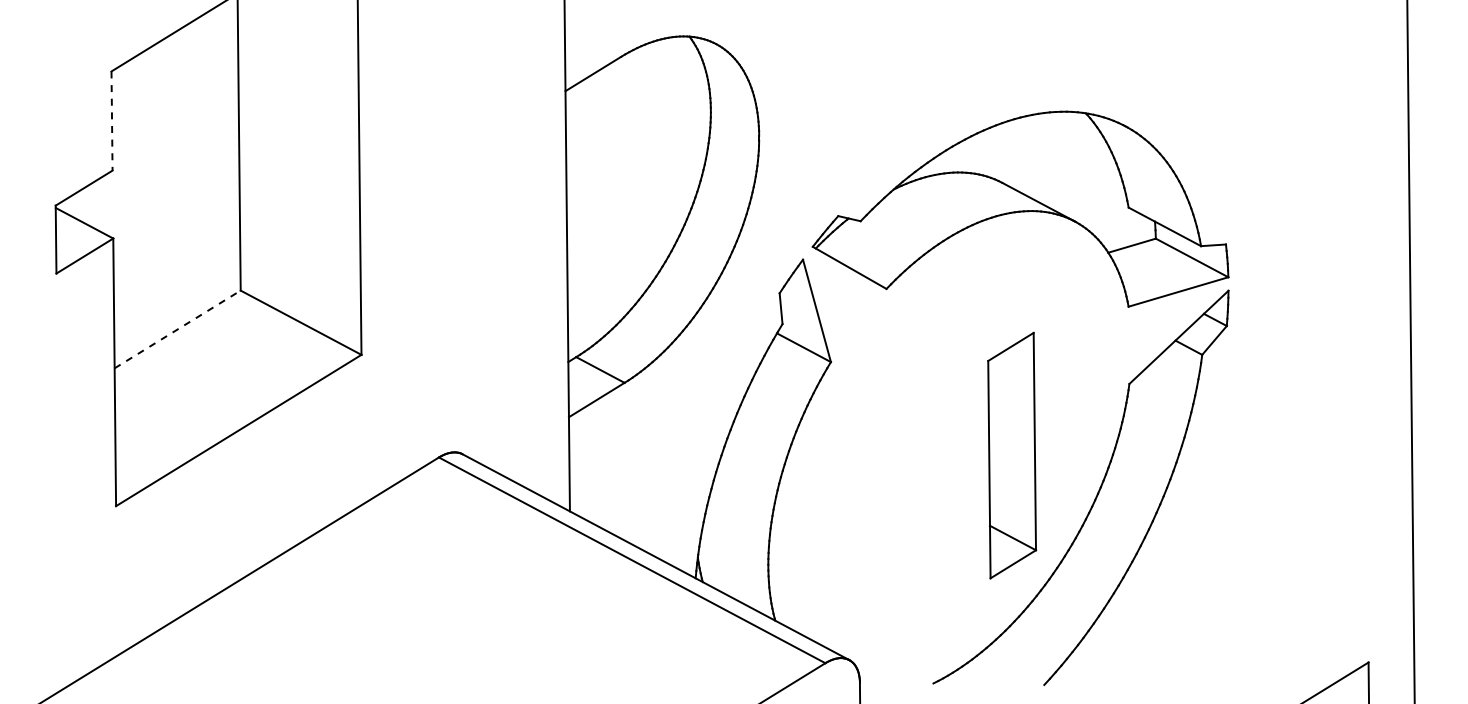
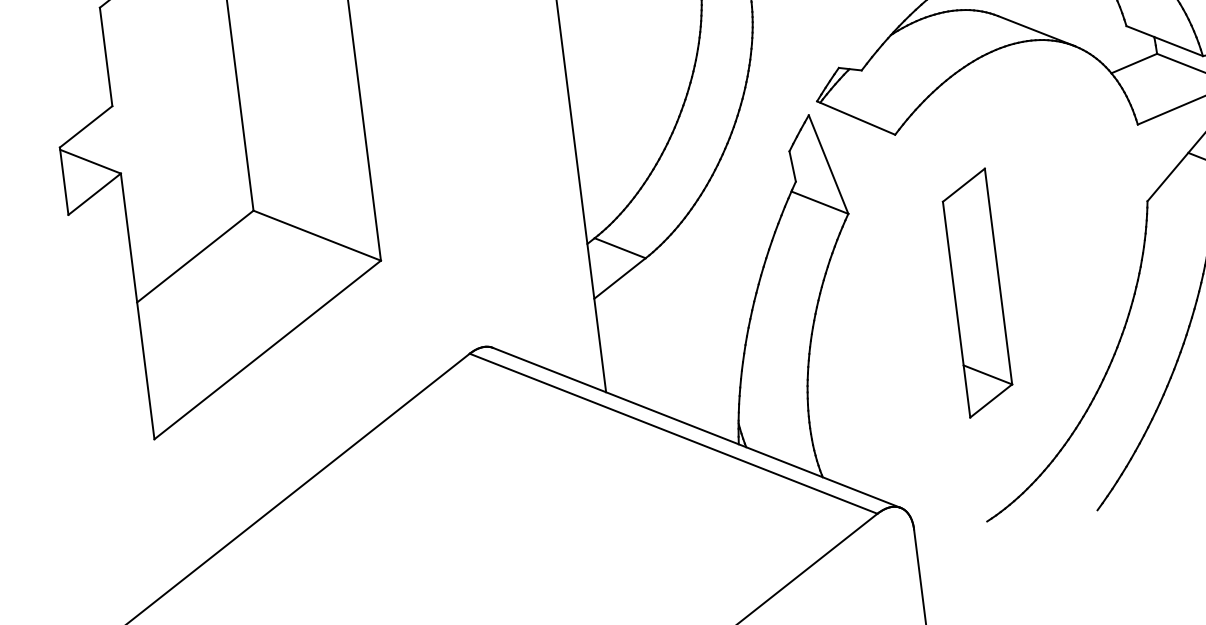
line: (112, 121) -> (106, 57), dashed -> solid
line: (178, 329) -> (196, 256), dashed -> solid
part: (1012, 455) -> (977, 292), moved

